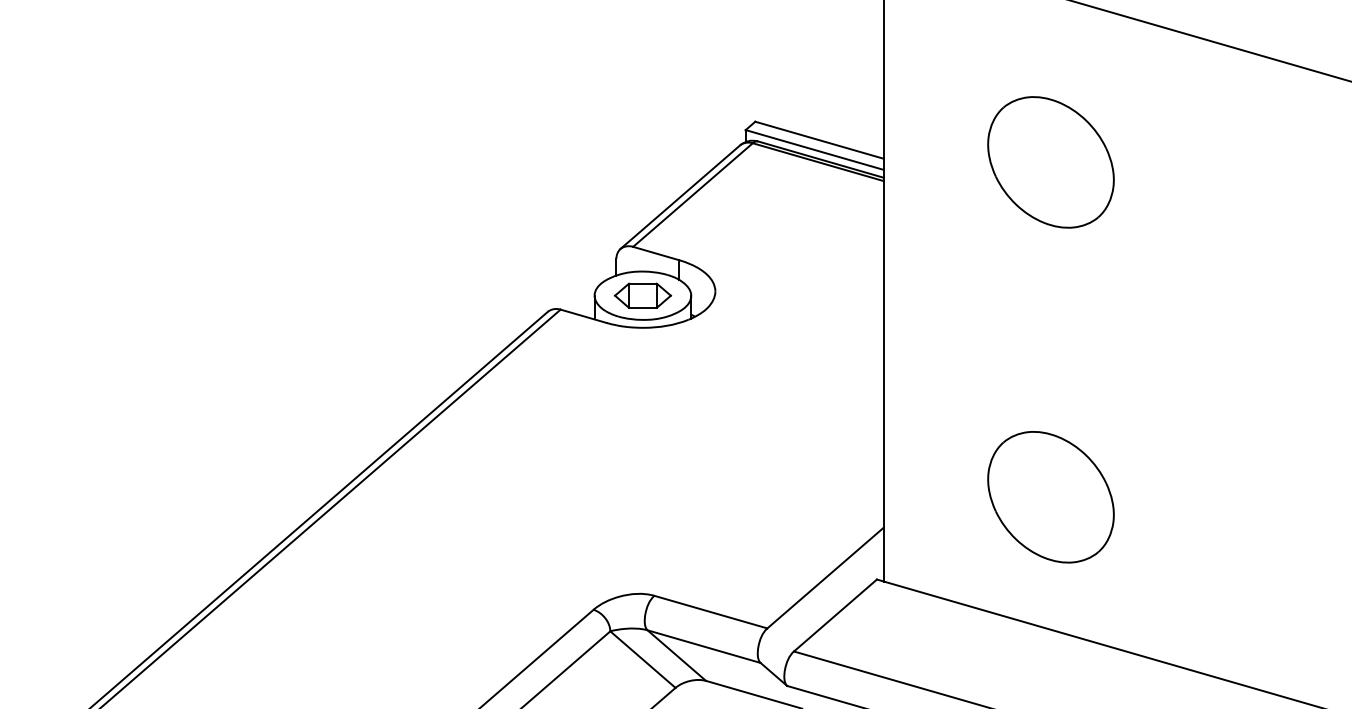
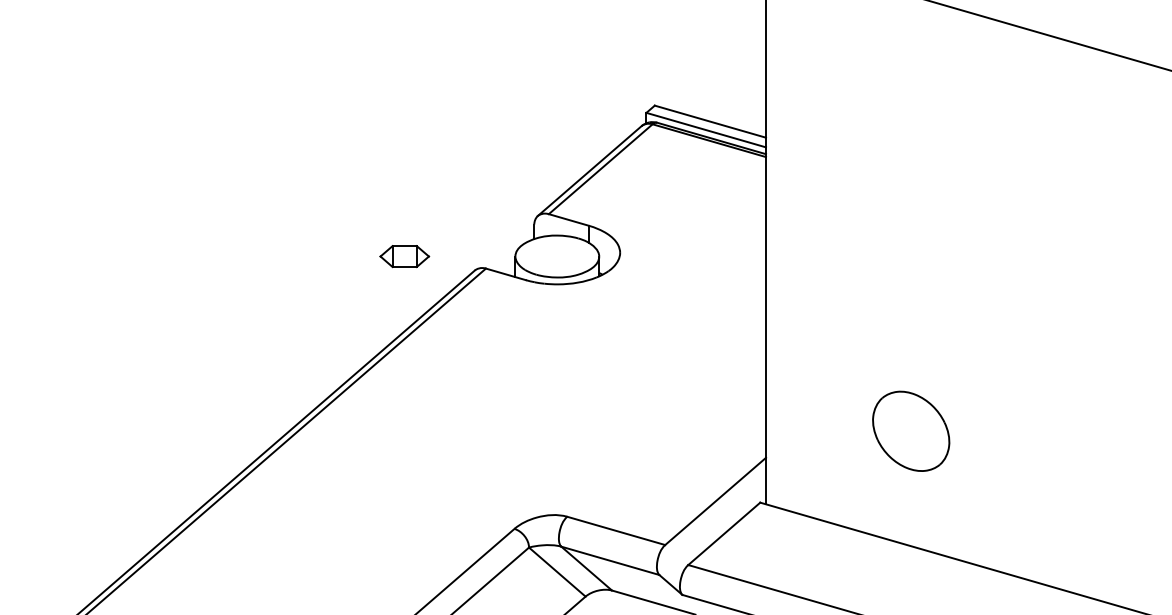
part: (1050, 162) -> (910, 140), removed
part: (642, 295) -> (404, 256), moved
part: (1050, 497) -> (910, 431), size x0.7

